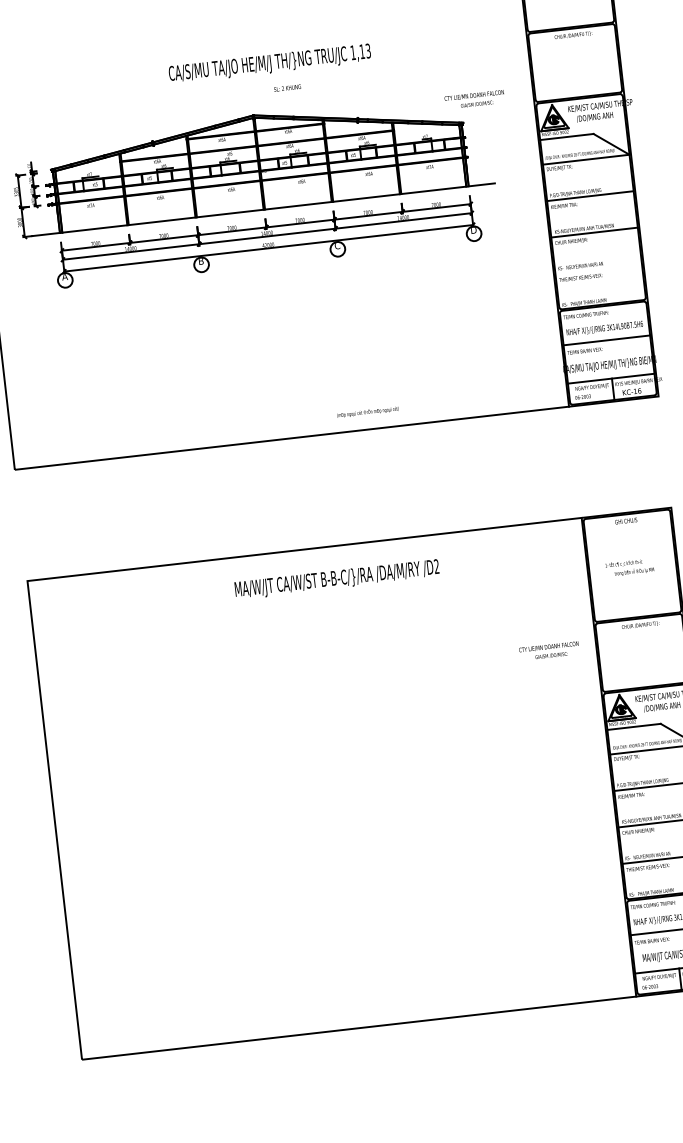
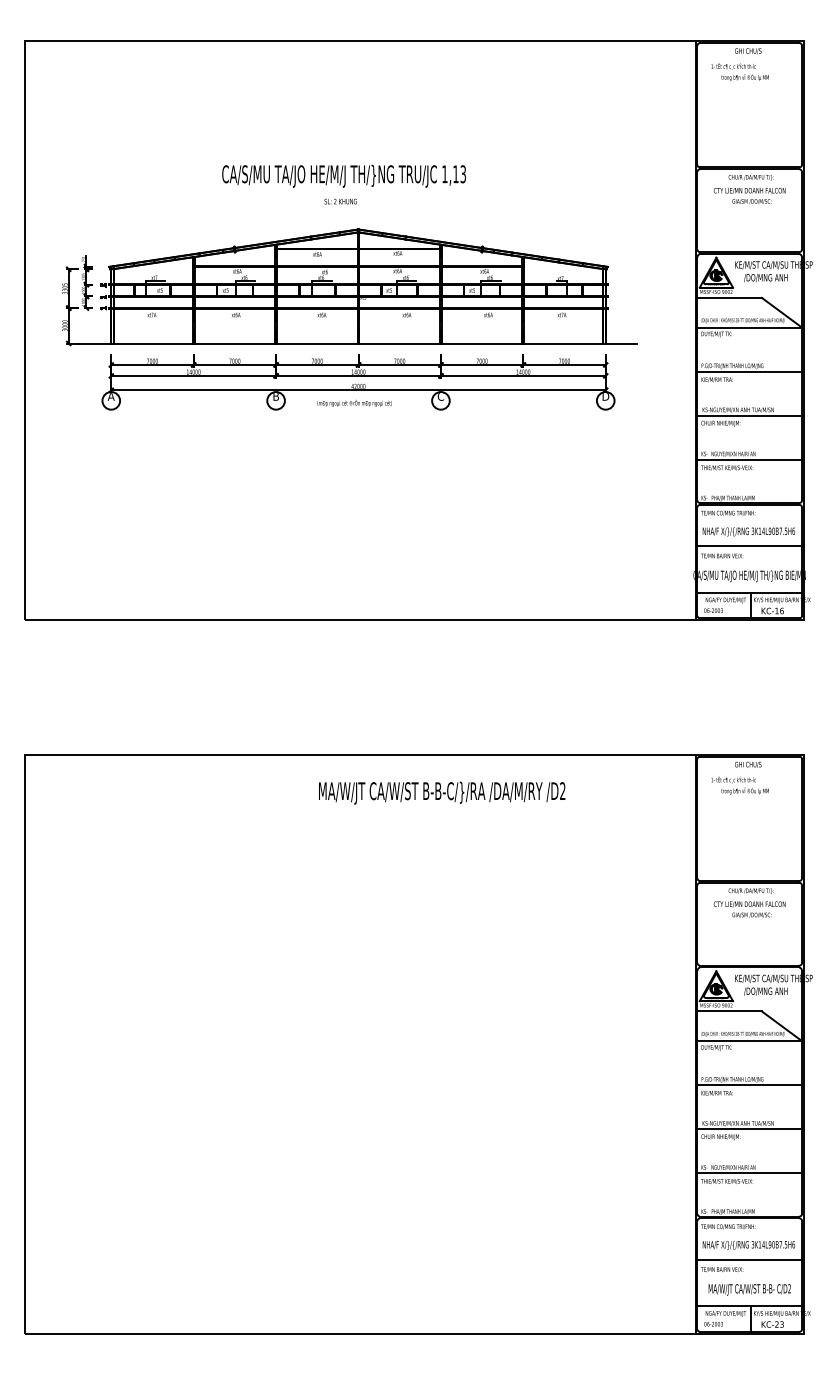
text: (269, 63) -> (343, 175), moved
text: (287, 88) -> (340, 201), moved
text: (474, 100) -> (749, 196), moved
line: (598, 268) -> (749, 459), added
text: (367, 412) -> (354, 403), moved
text: (629, 567) -> (739, 785), moved
text: (337, 579) -> (442, 792), moved
text: (549, 651) -> (749, 909), moved

